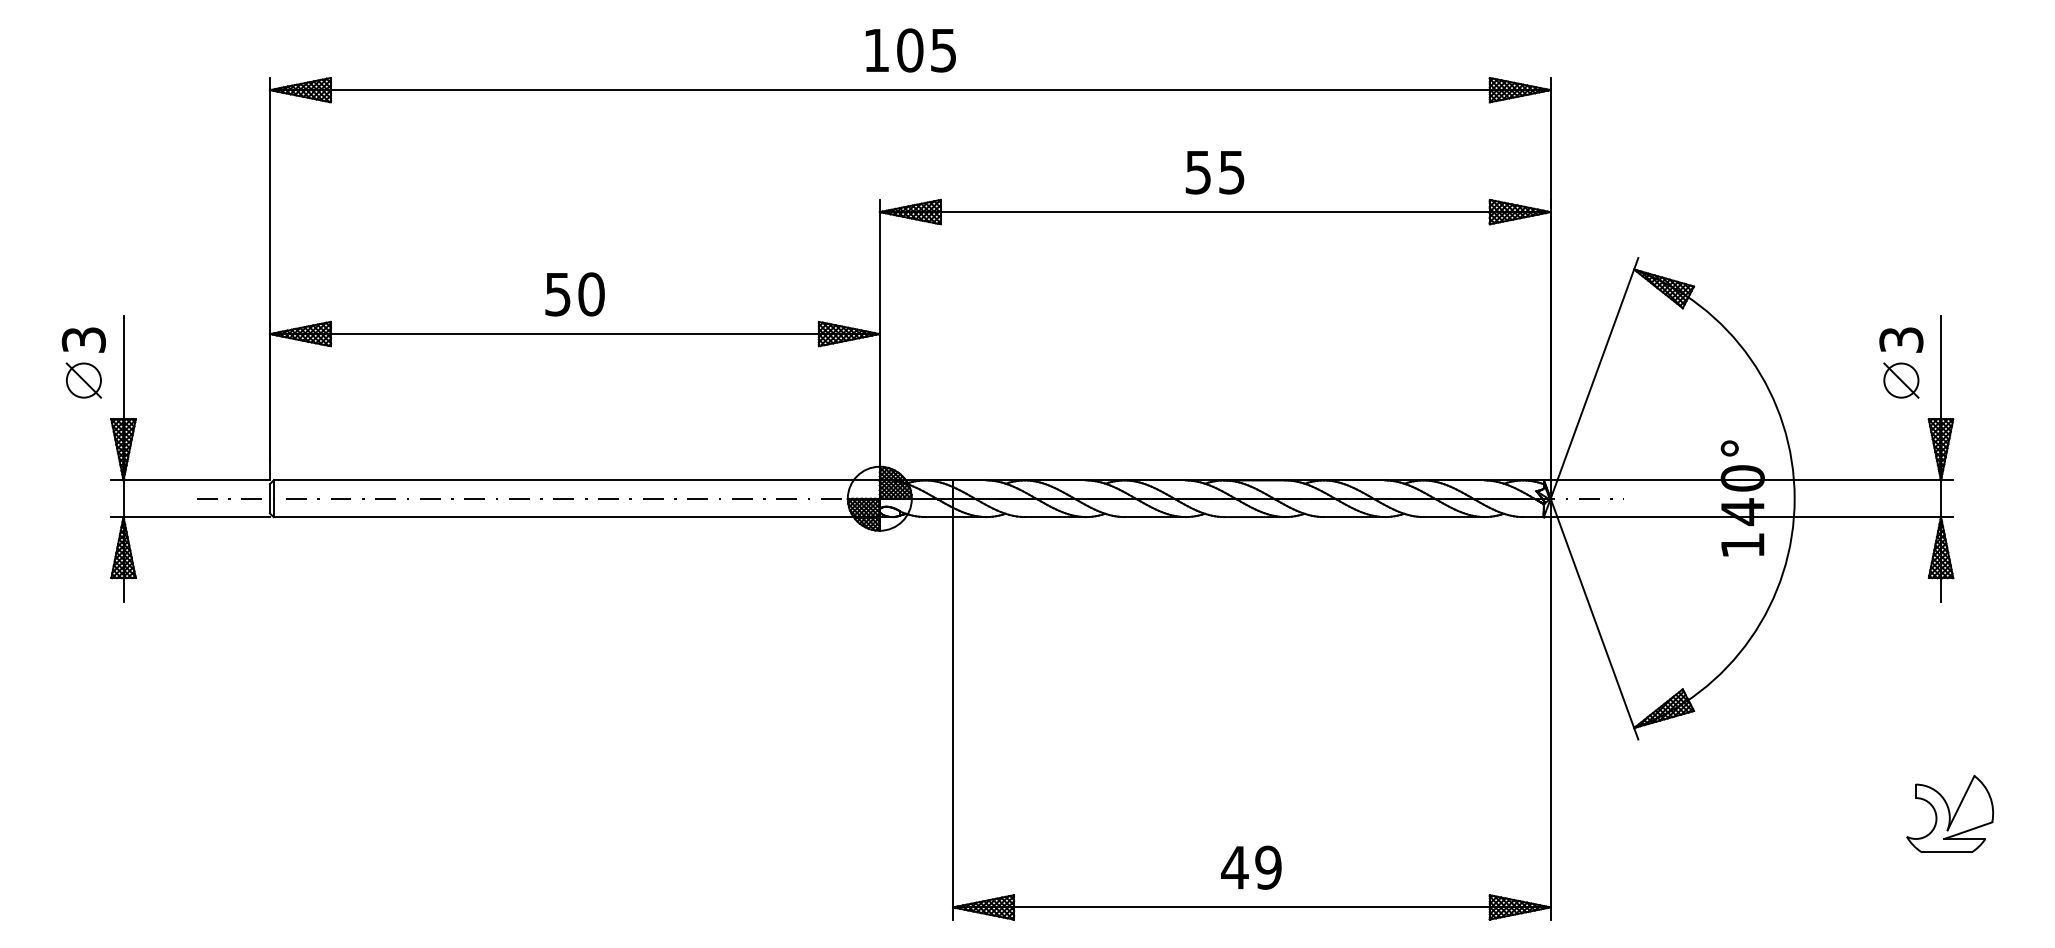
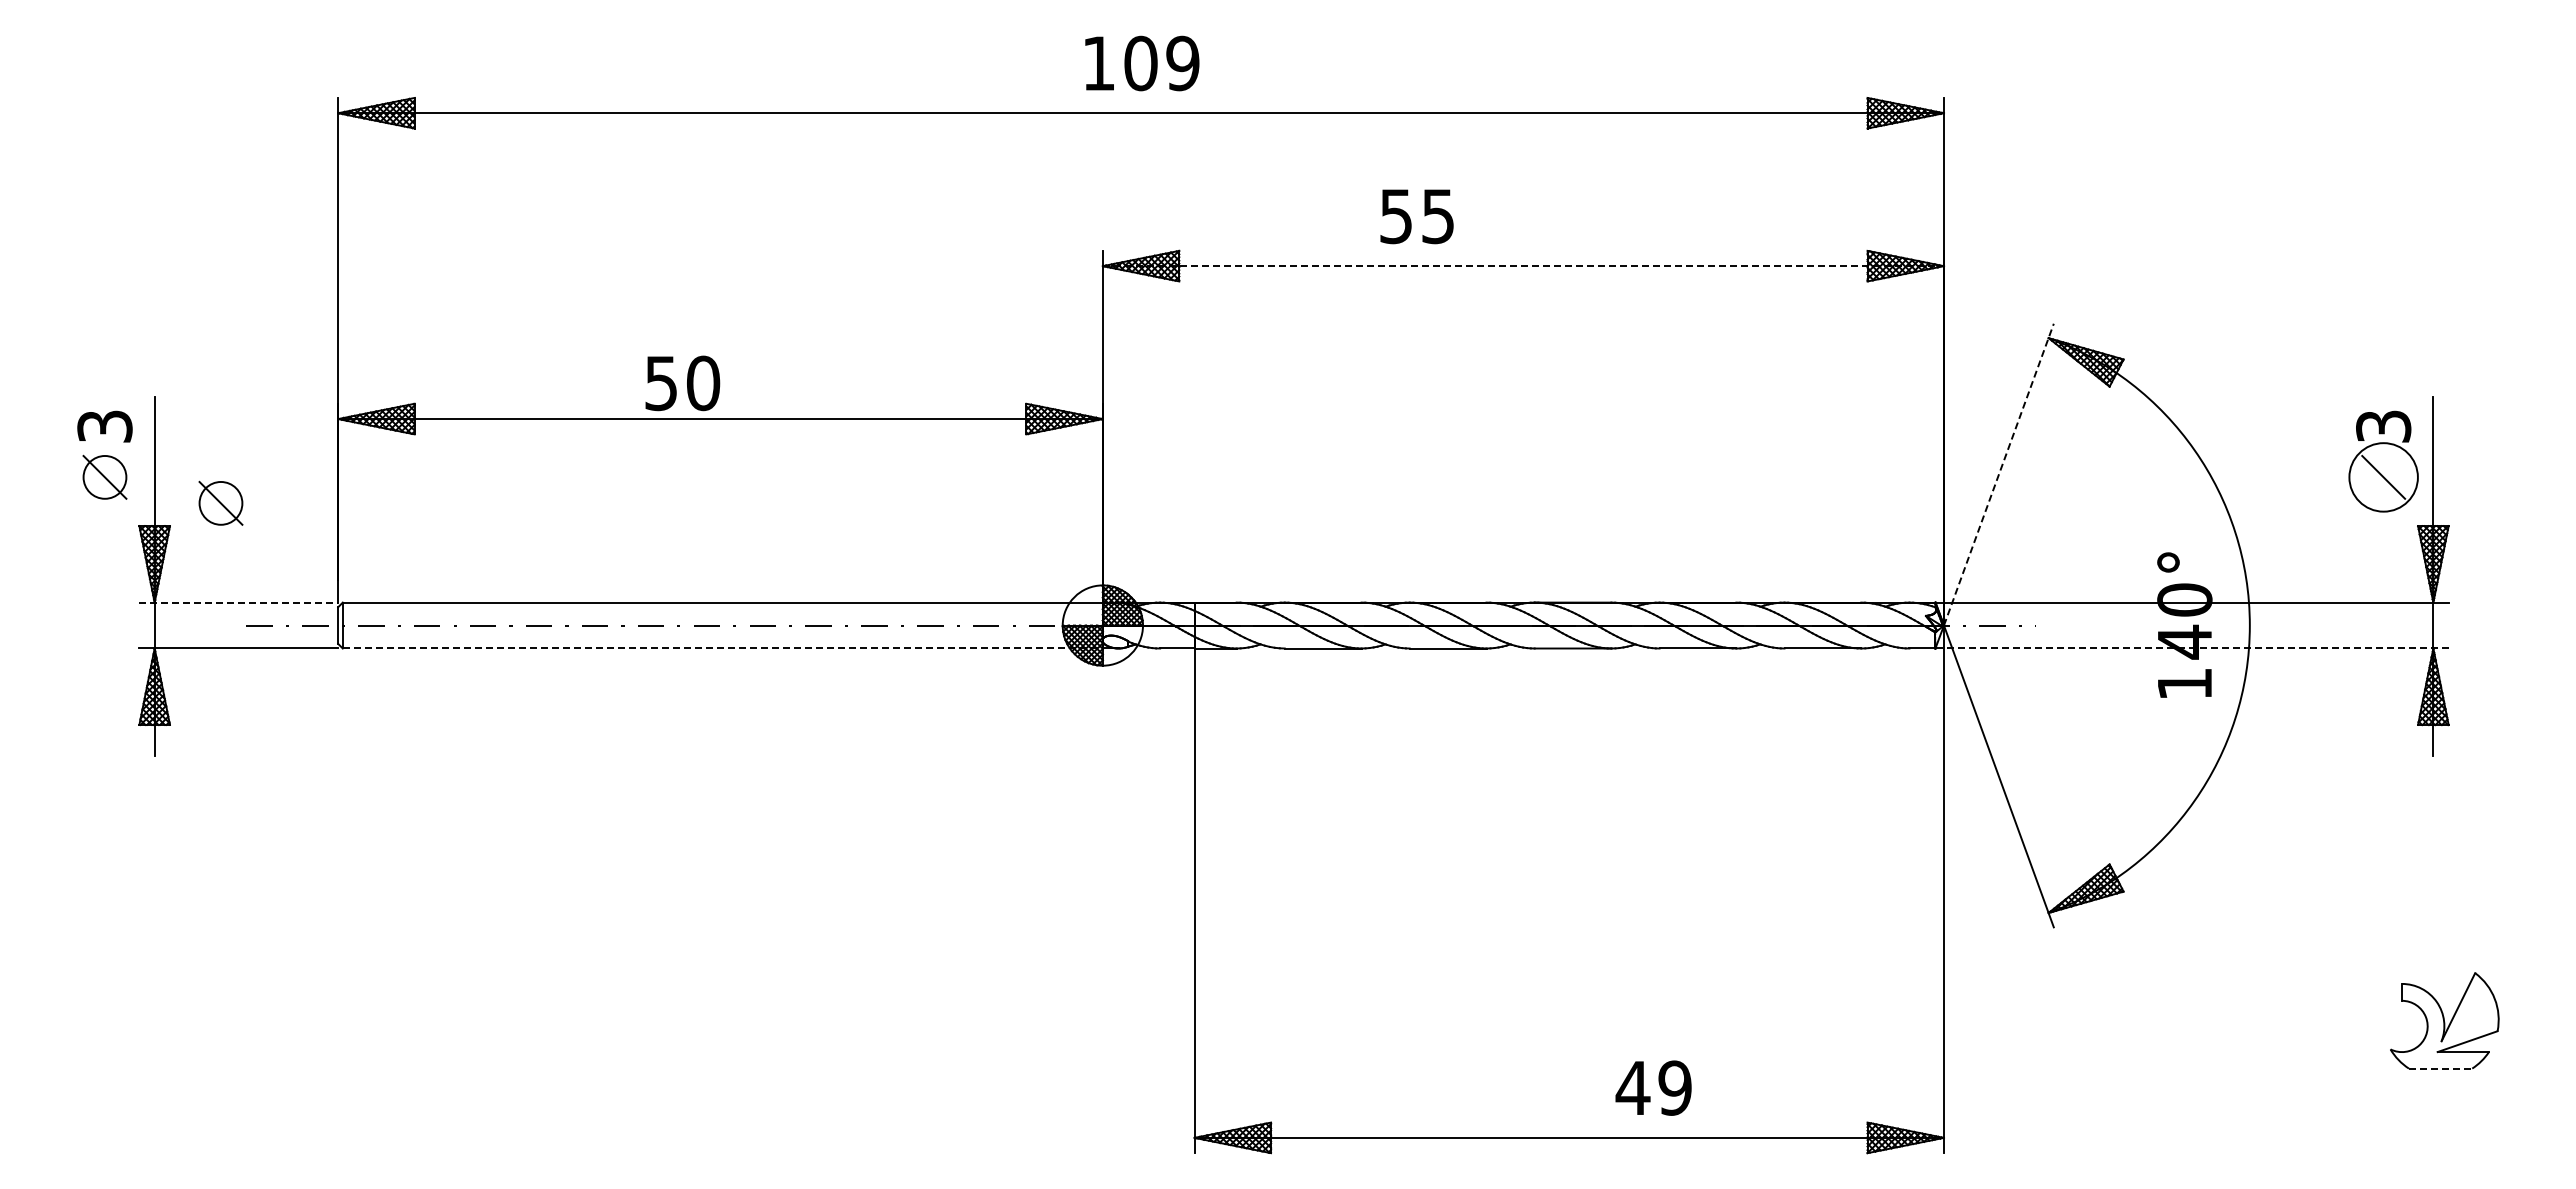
text: (943, 50) -> (1182, 63), 105 -> 109
text: (1214, 172) -> (1416, 216), moved
line: (1215, 212) -> (1523, 266), solid -> dashed
text: (574, 294) -> (682, 383), moved
line: (1594, 378) -> (1998, 474), solid -> dashed
circle: (1901, 380) -> (2383, 477), size x1.6
part: (176, 400) -> (220, 502), added
line: (191, 480) -> (239, 602), solid -> dashed
line: (577, 517) -> (723, 648), solid -> dashed
line: (1748, 517) -> (2192, 648), solid -> dashed
line: (1946, 852) -> (2440, 1068), solid -> dashed
text: (1251, 867) -> (1653, 1087), moved

